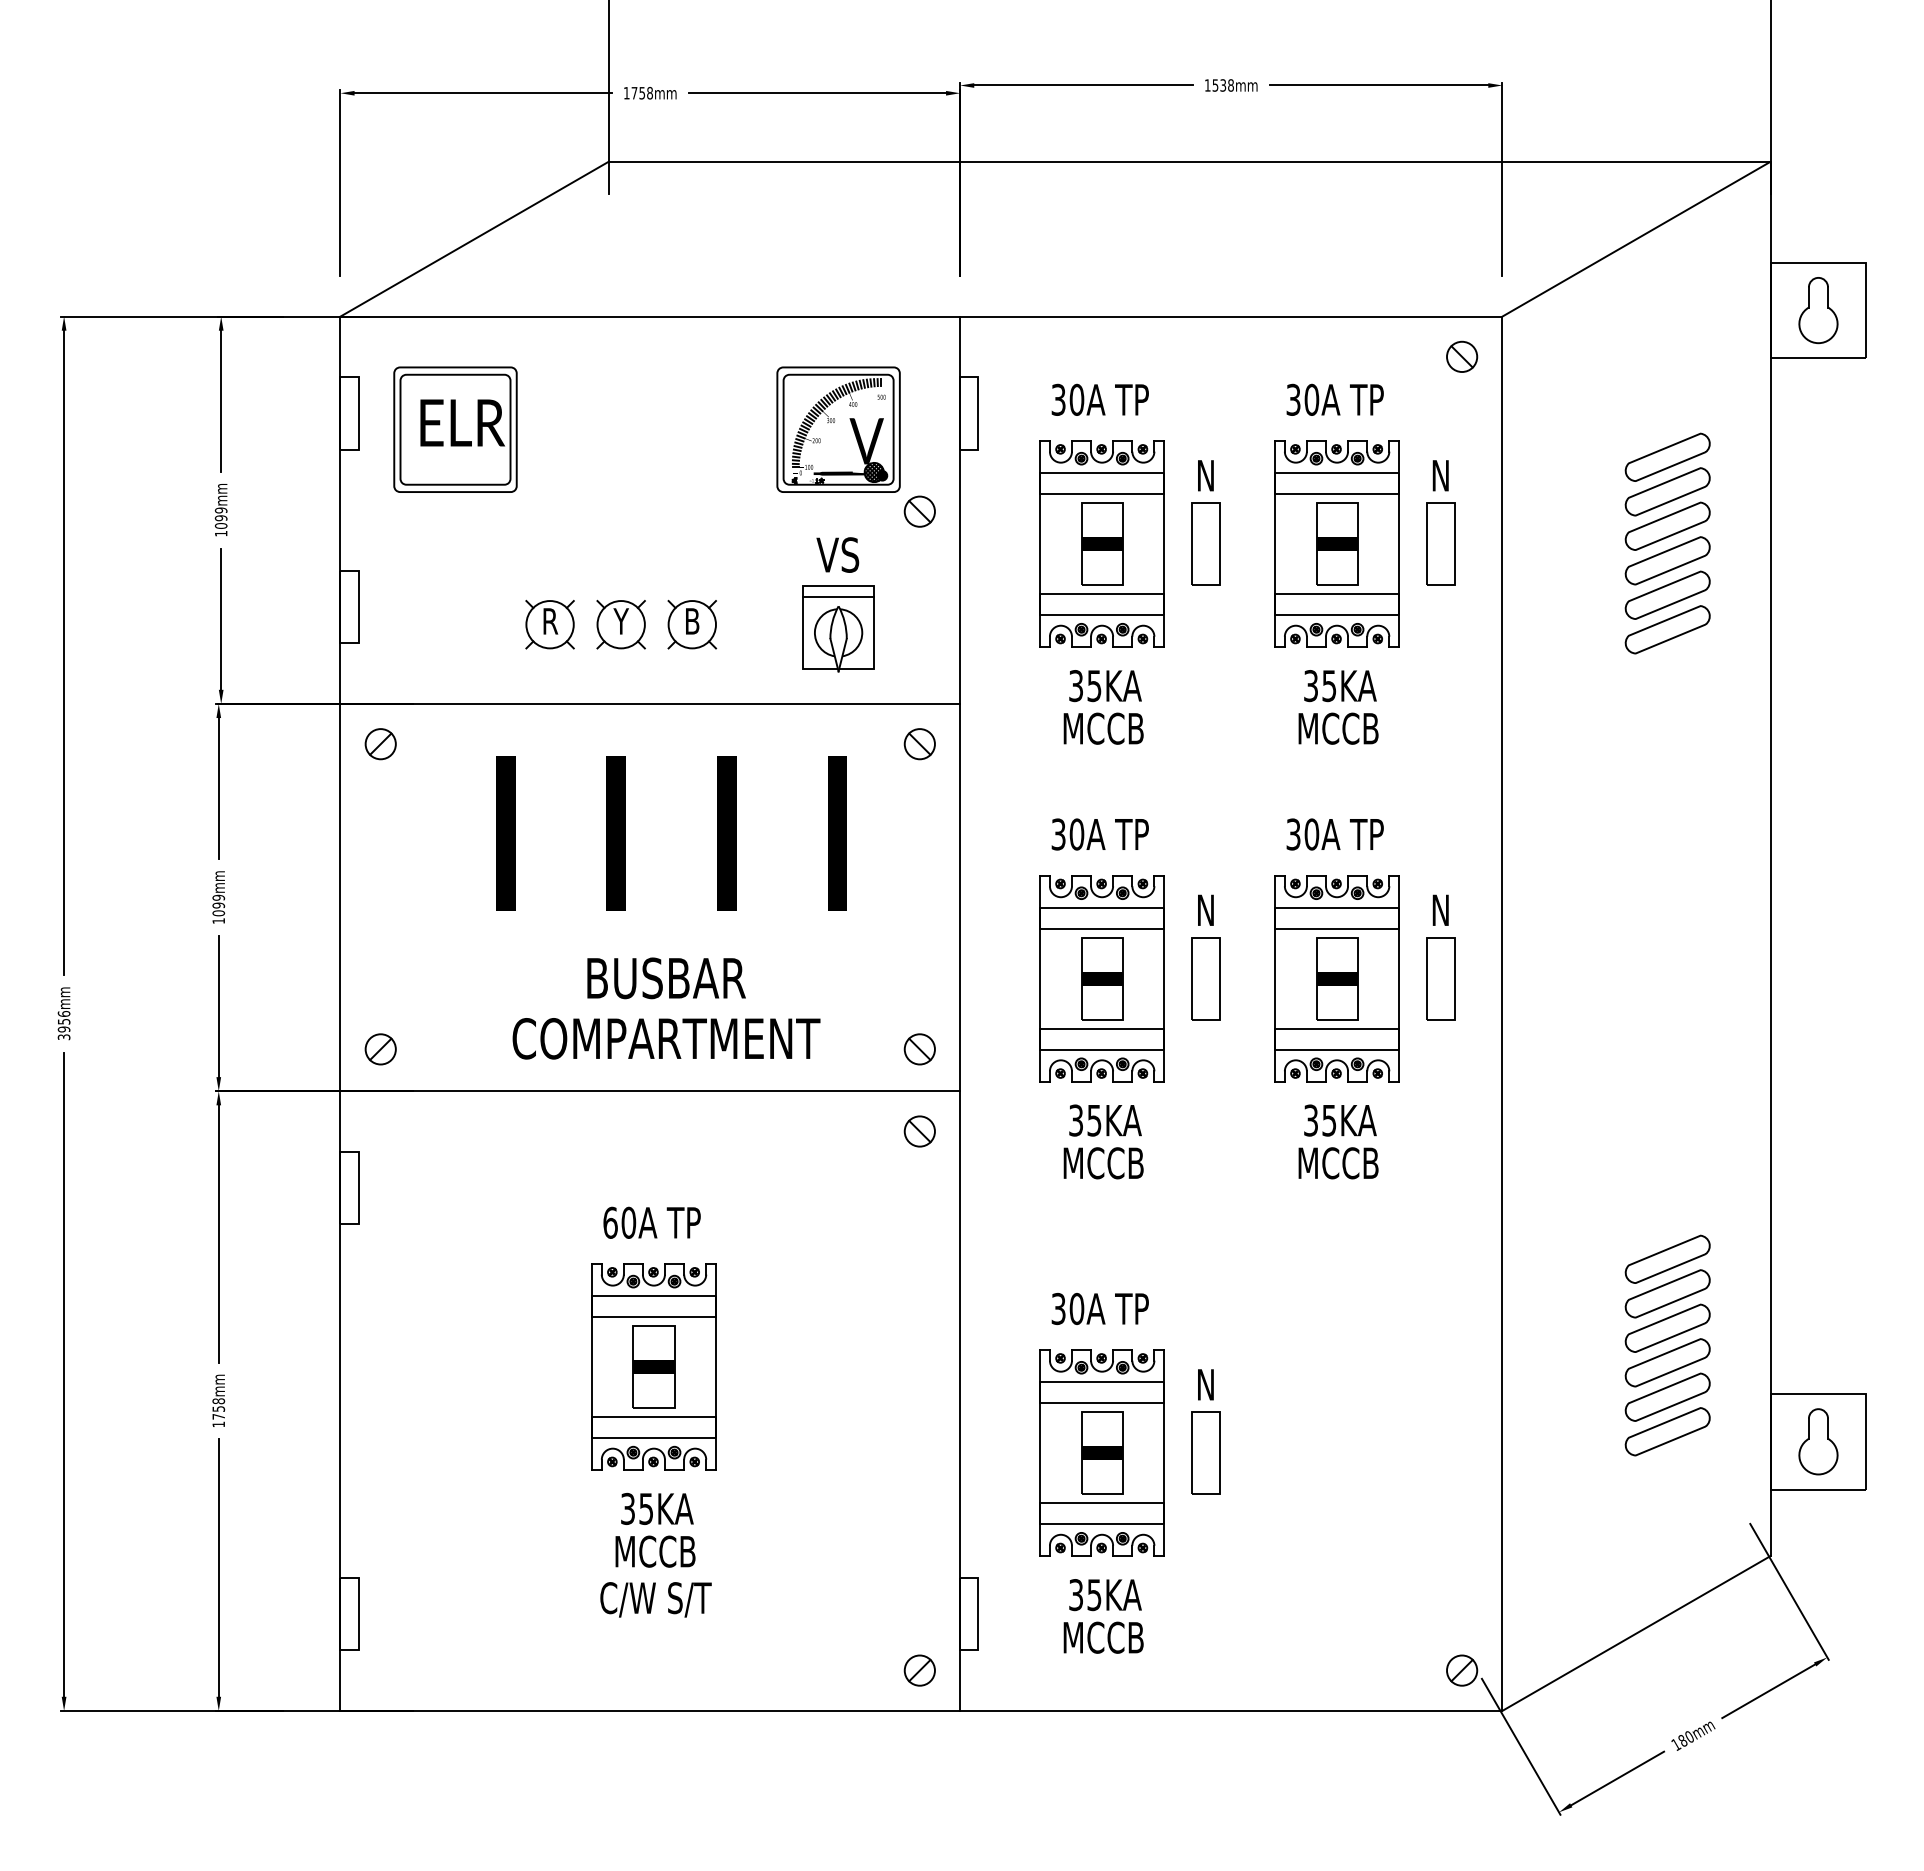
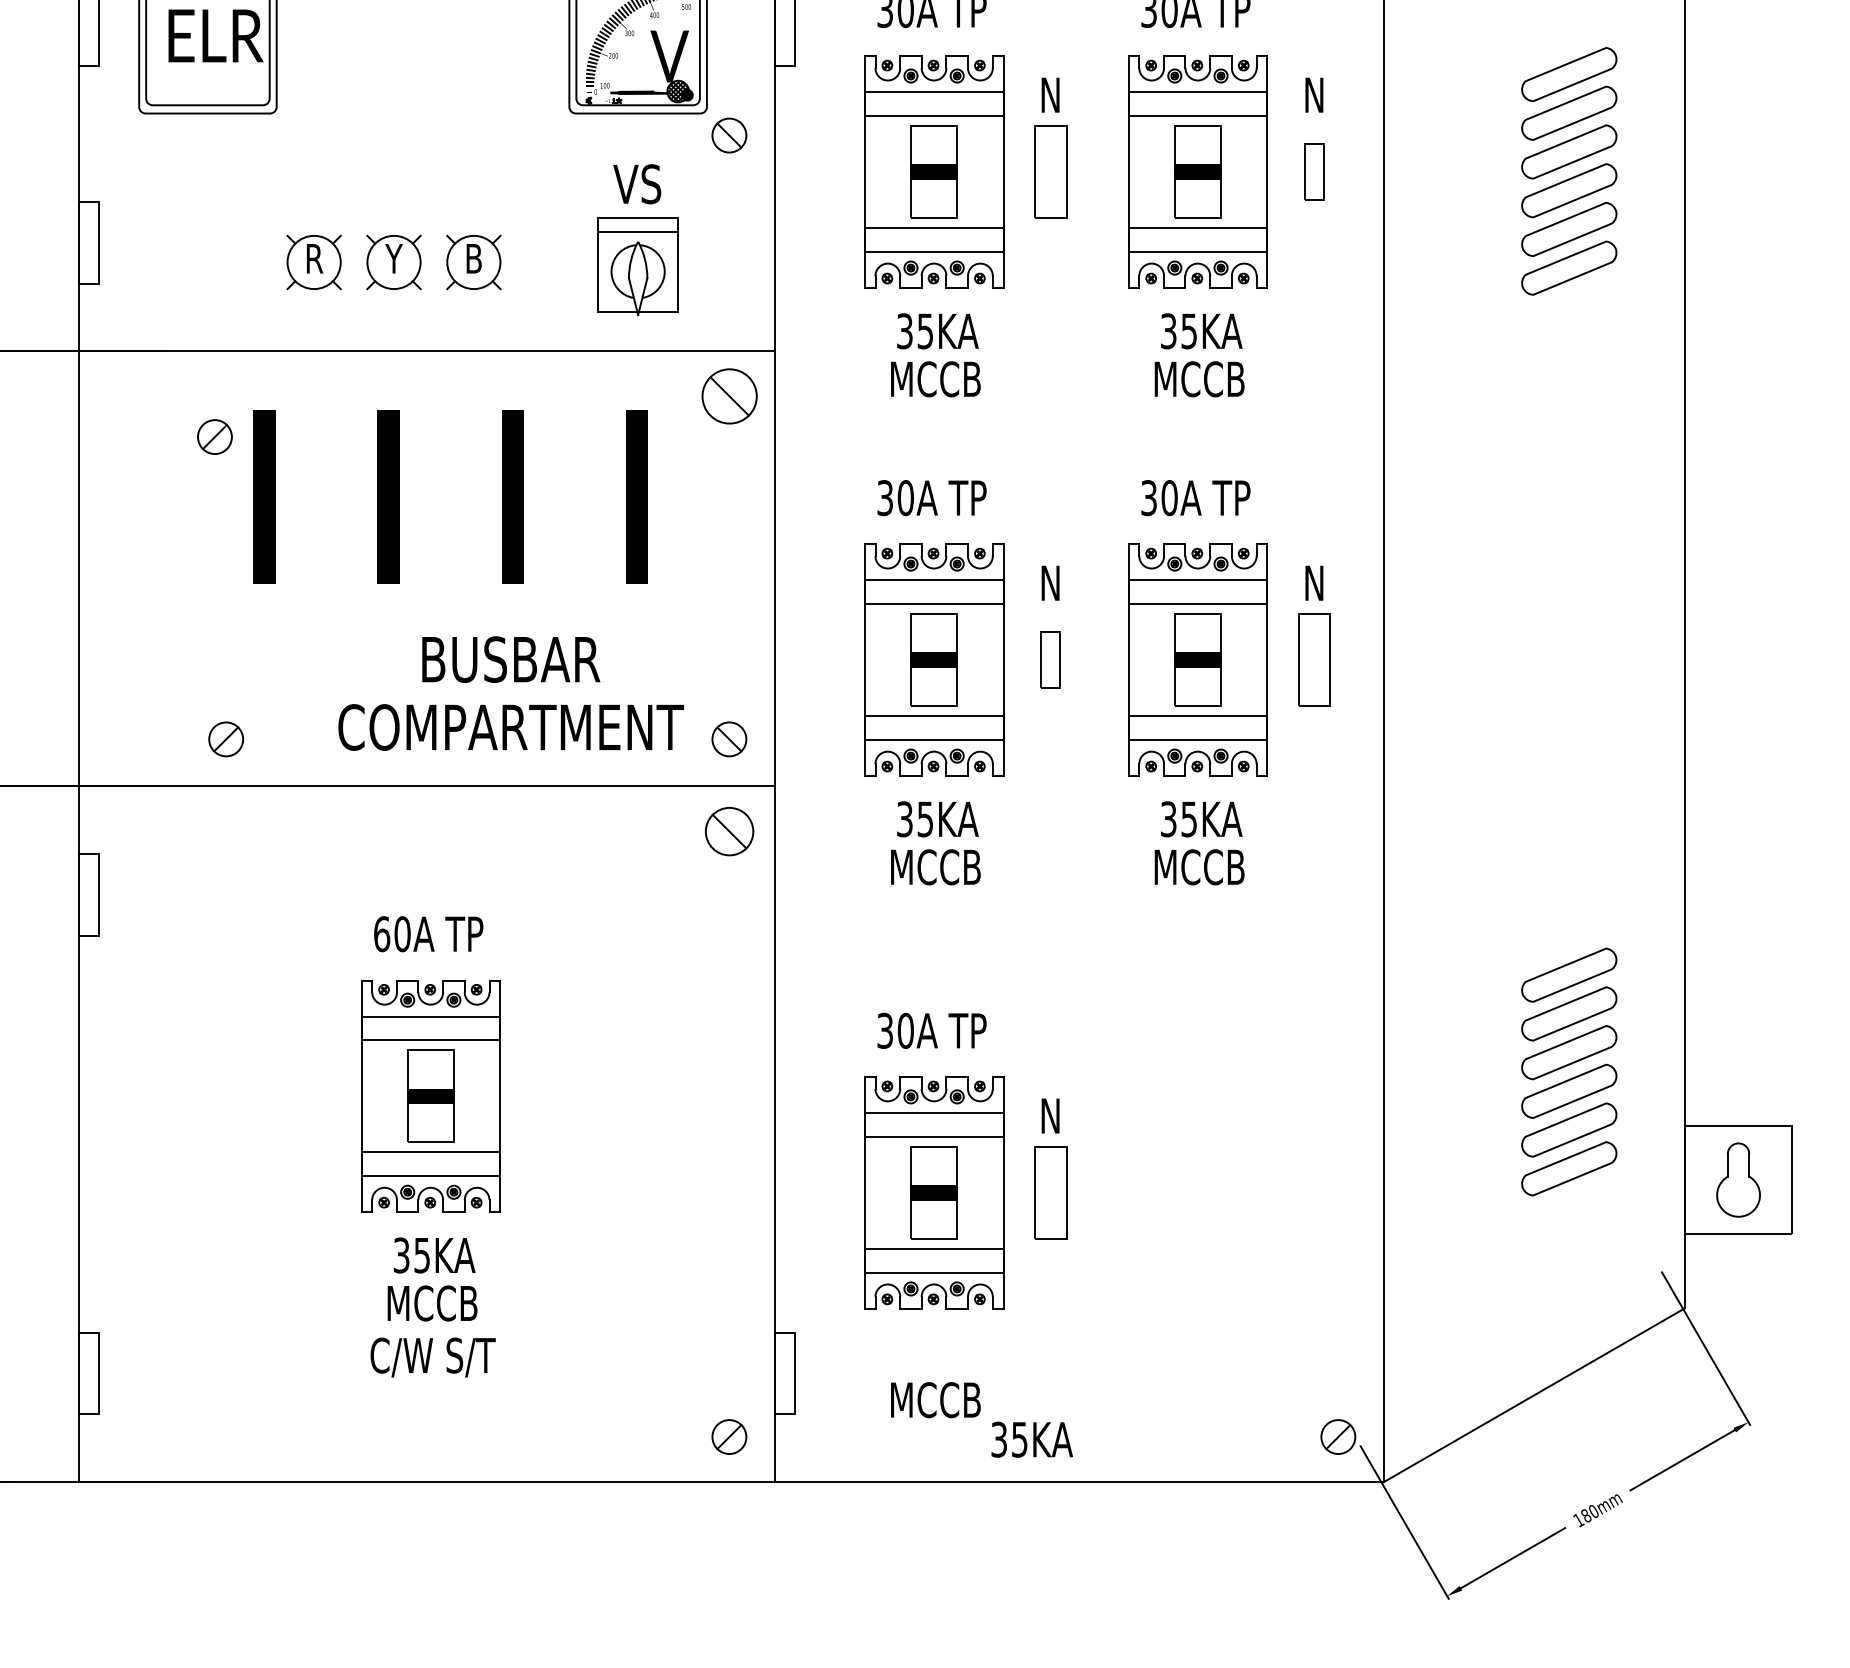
part: (1440, 543) -> (1314, 171), size x0.6
part: (380, 744) -> (214, 437), moved
part: (919, 744) -> (729, 397), size x1.6
part: (1205, 978) -> (1050, 659), size x0.6
text: (666, 1008) -> (511, 693), moved
part: (380, 1049) -> (225, 739), moved
part: (919, 1131) -> (729, 831), size x1.4
text: (1105, 1595) -> (1032, 1440), moved

